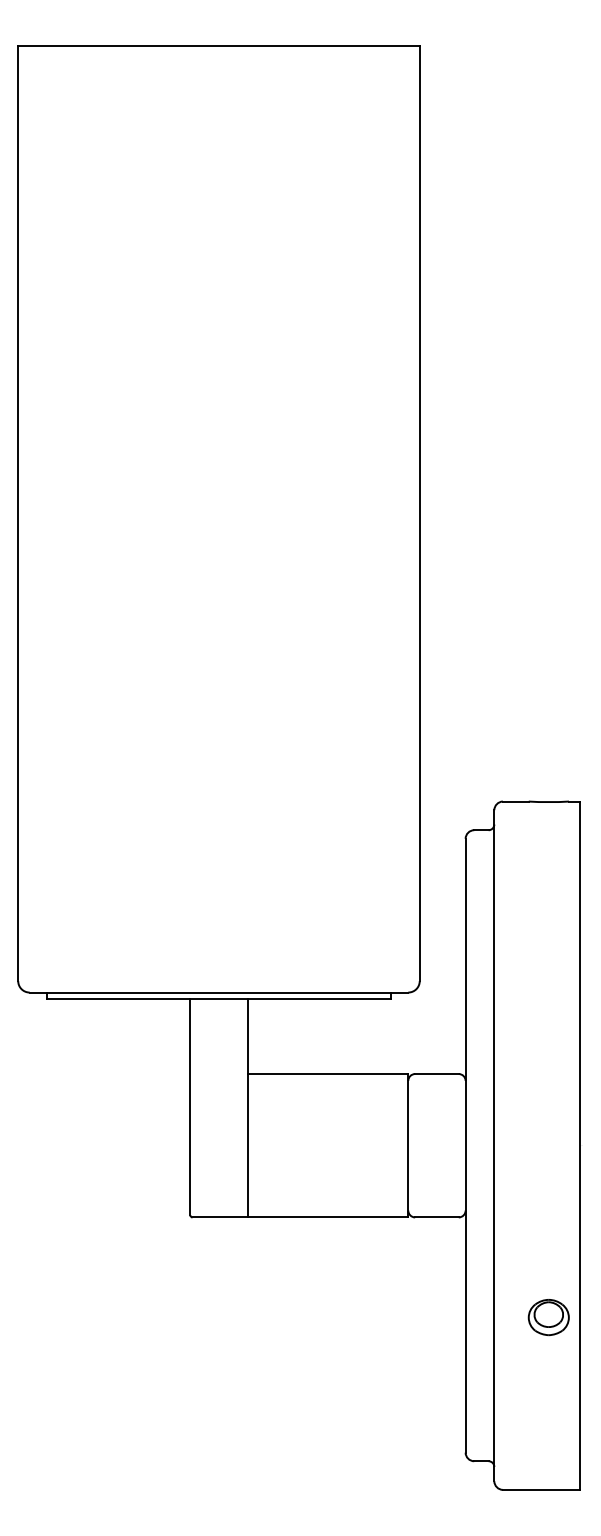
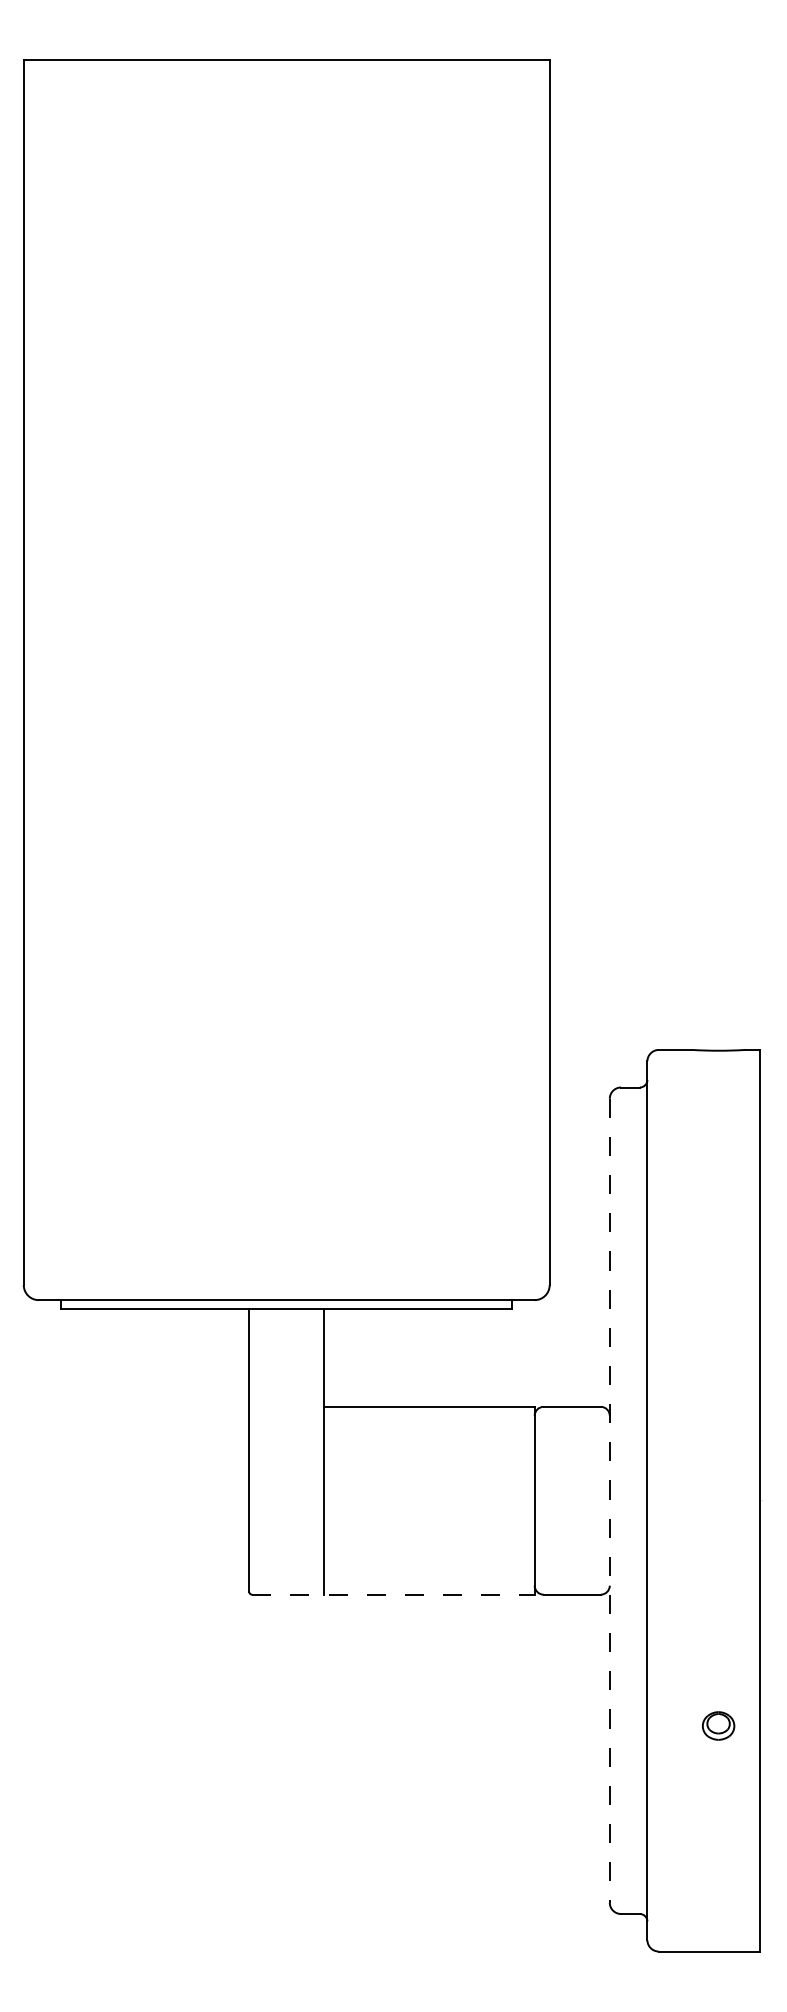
line: (465, 1145) -> (609, 1500), solid -> dashed
line: (300, 1217) -> (393, 1594), solid -> dashed
part: (548, 1317) -> (718, 1725), size x0.6

